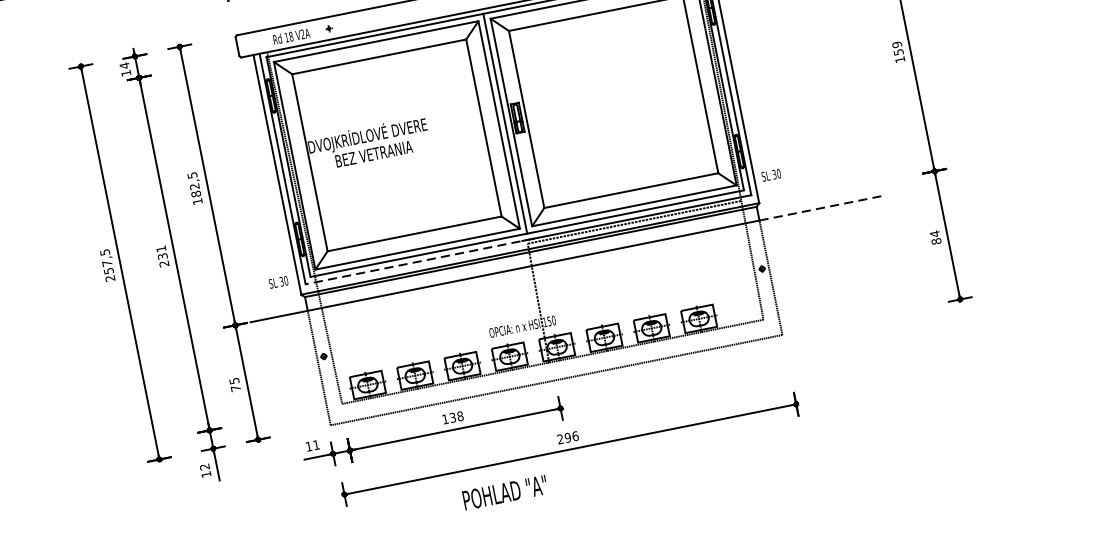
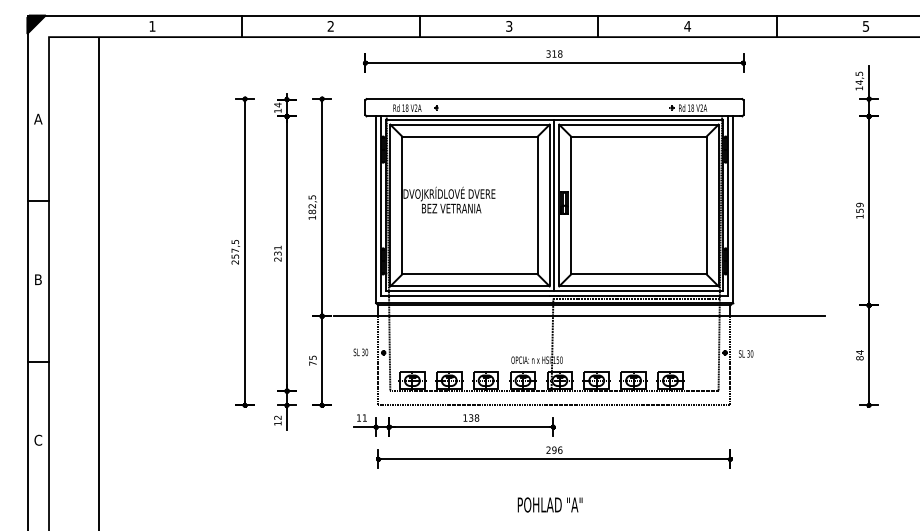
text: (771, 174) -> (746, 353), moved
line: (821, 208) -> (778, 316), dashed -> solid
line: (419, 261) -> (469, 295), dashed -> solid
text: (278, 282) -> (360, 352), moved
text: (504, 492) -> (549, 504), moved

